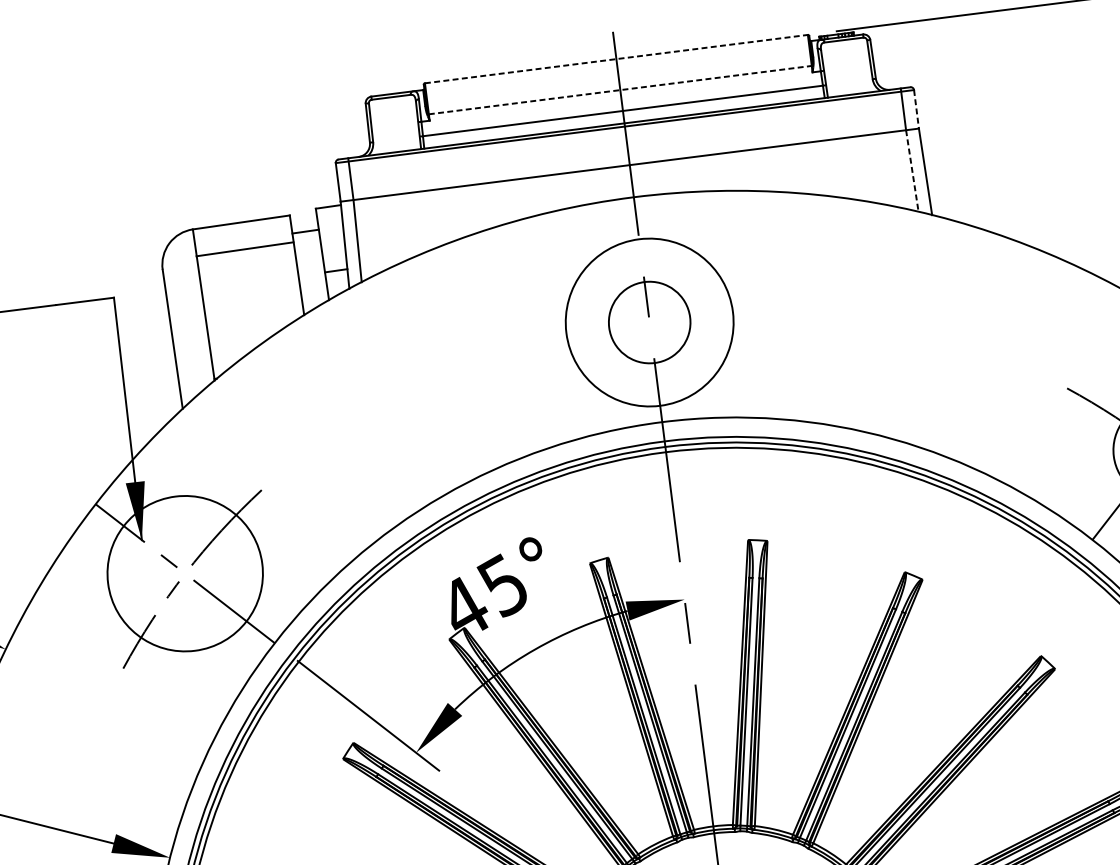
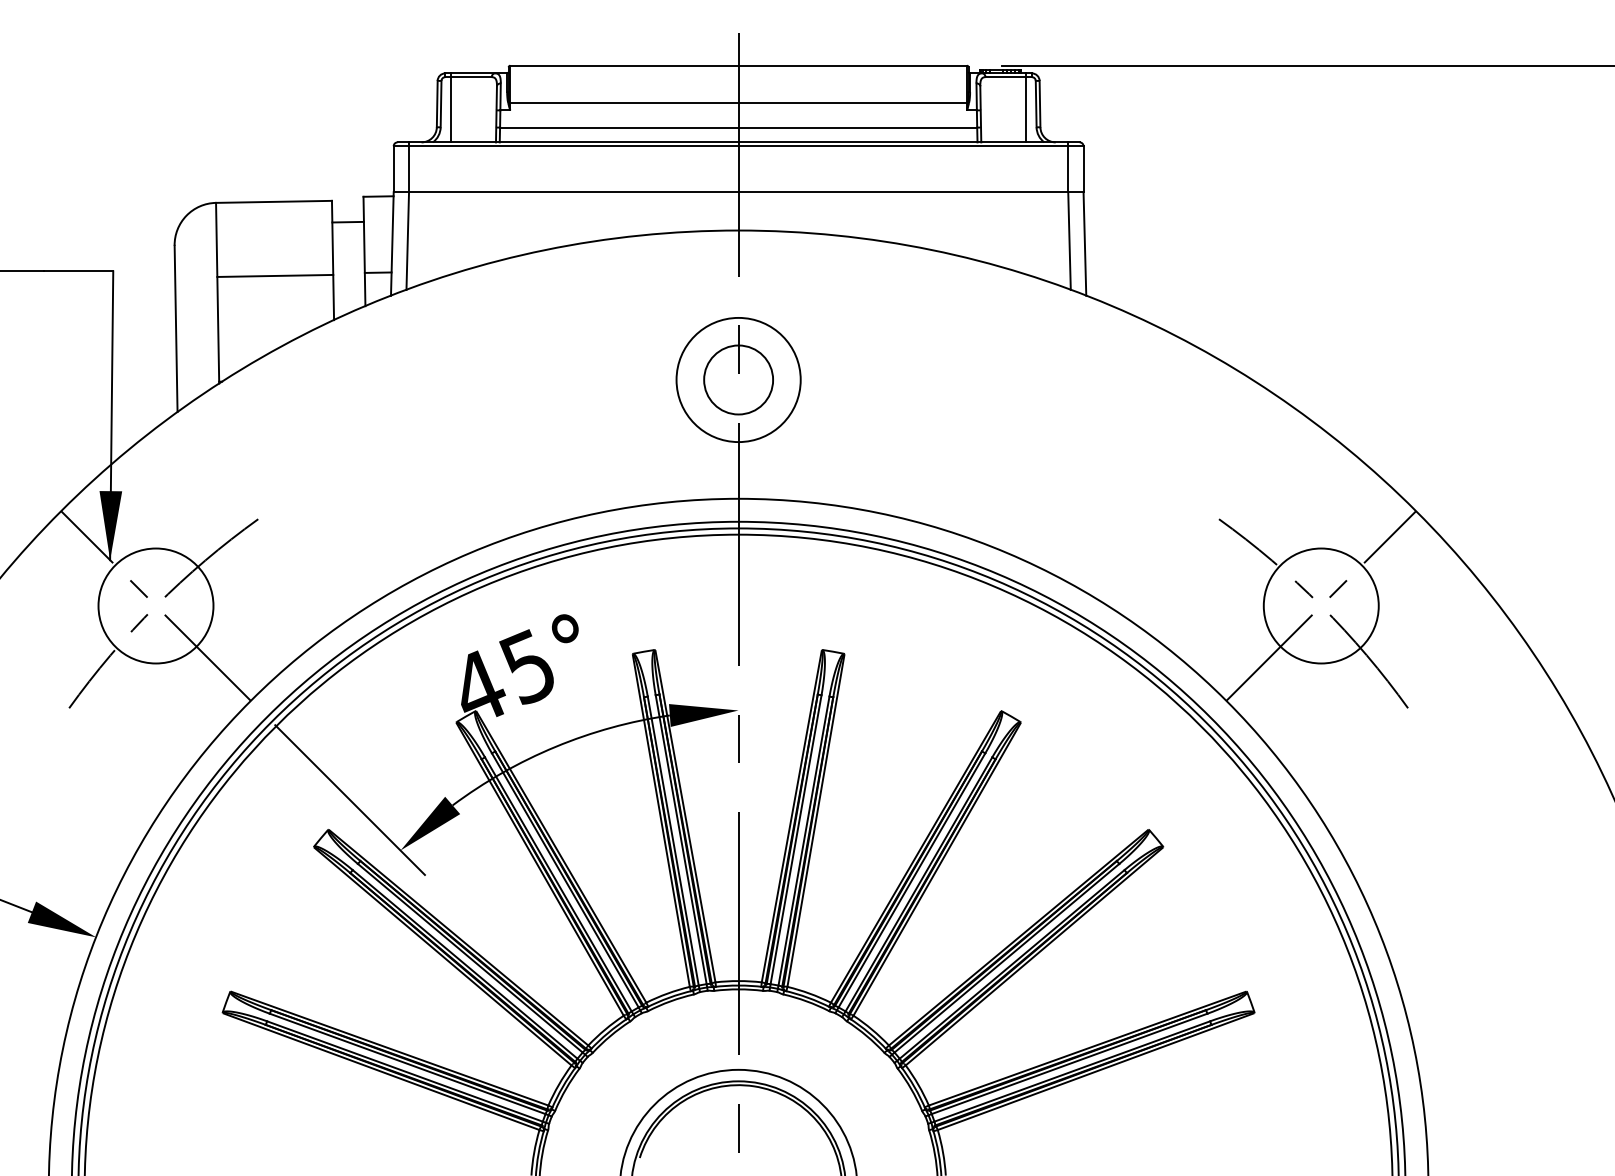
line: (617, 58) -> (739, 65), dashed -> solid
line: (862, 63) -> (1026, 107), added
line: (621, 89) -> (739, 102), dashed -> solid
line: (916, 109) -> (1083, 169), dashed -> solid
line: (380, 124) -> (451, 107), added
line: (912, 171) -> (1069, 241), dashed -> solid
line: (245, 248) -> (275, 275), moved
circle: (649, 322) -> (738, 379), size x0.62
circle: (649, 322) -> (738, 379), size x0.71
circle: (184, 573) -> (155, 605), size x0.62

